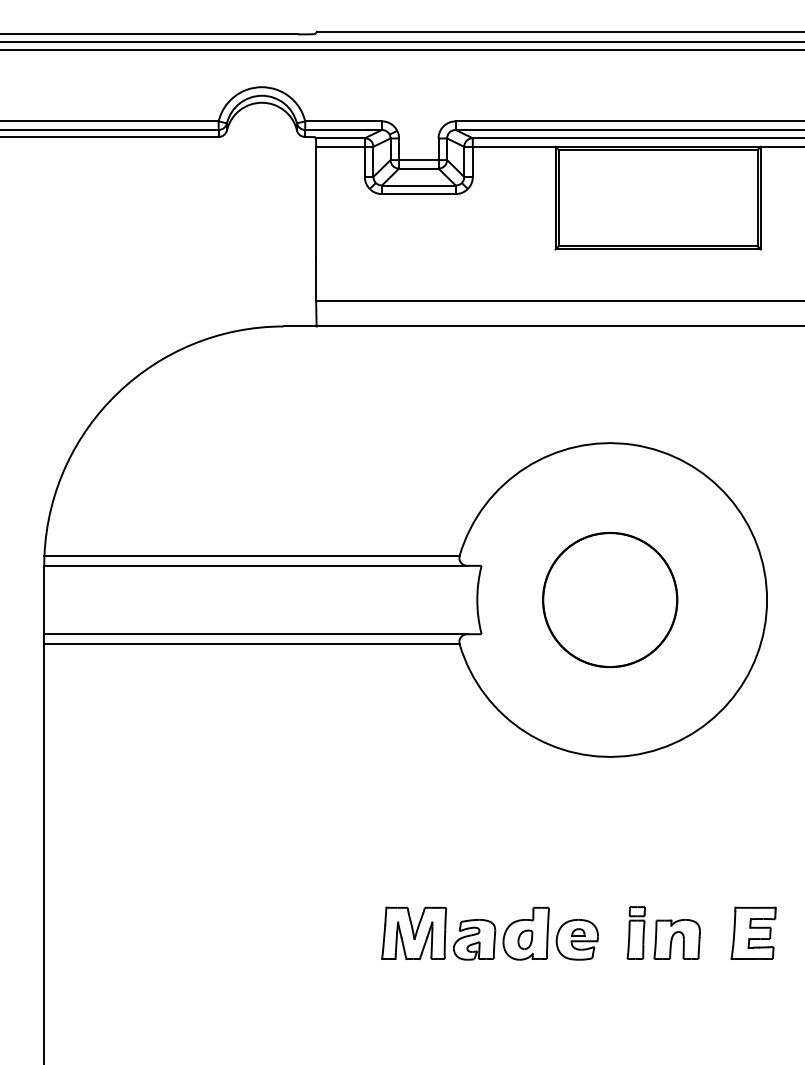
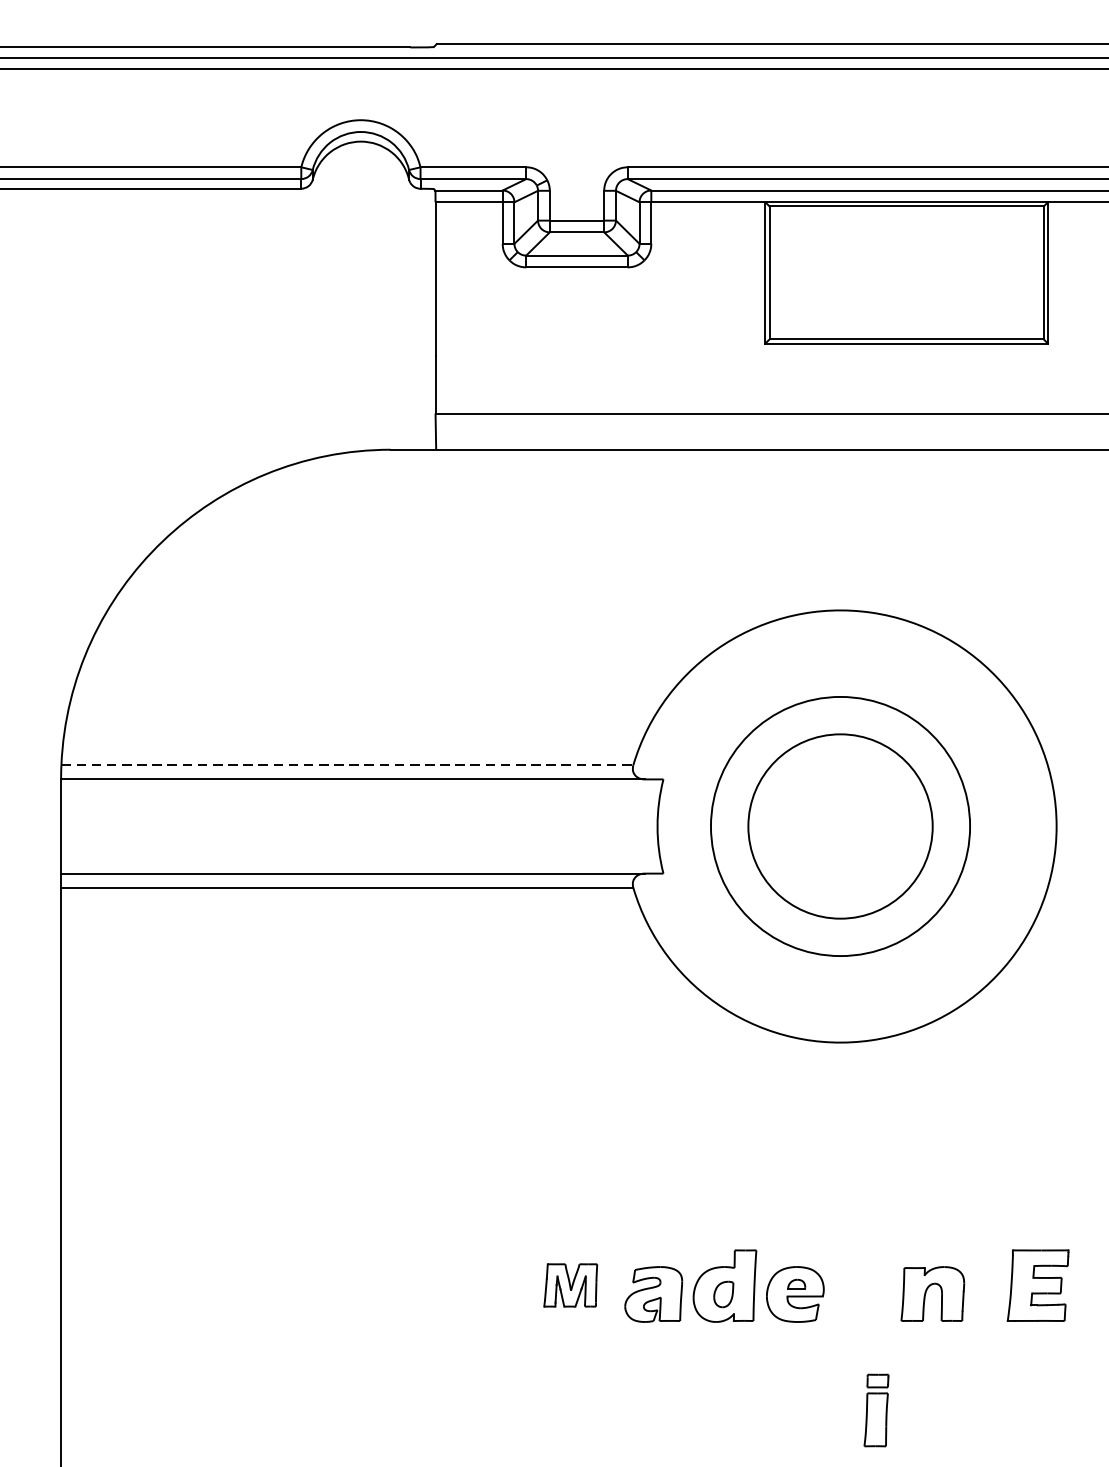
line: (252, 555) -> (347, 765), solid -> dashed
circle: (609, 599) -> (839, 825), size x1.4
part: (414, 932) -> (571, 1284), size x0.6
part: (635, 932) -> (875, 1409), moved

